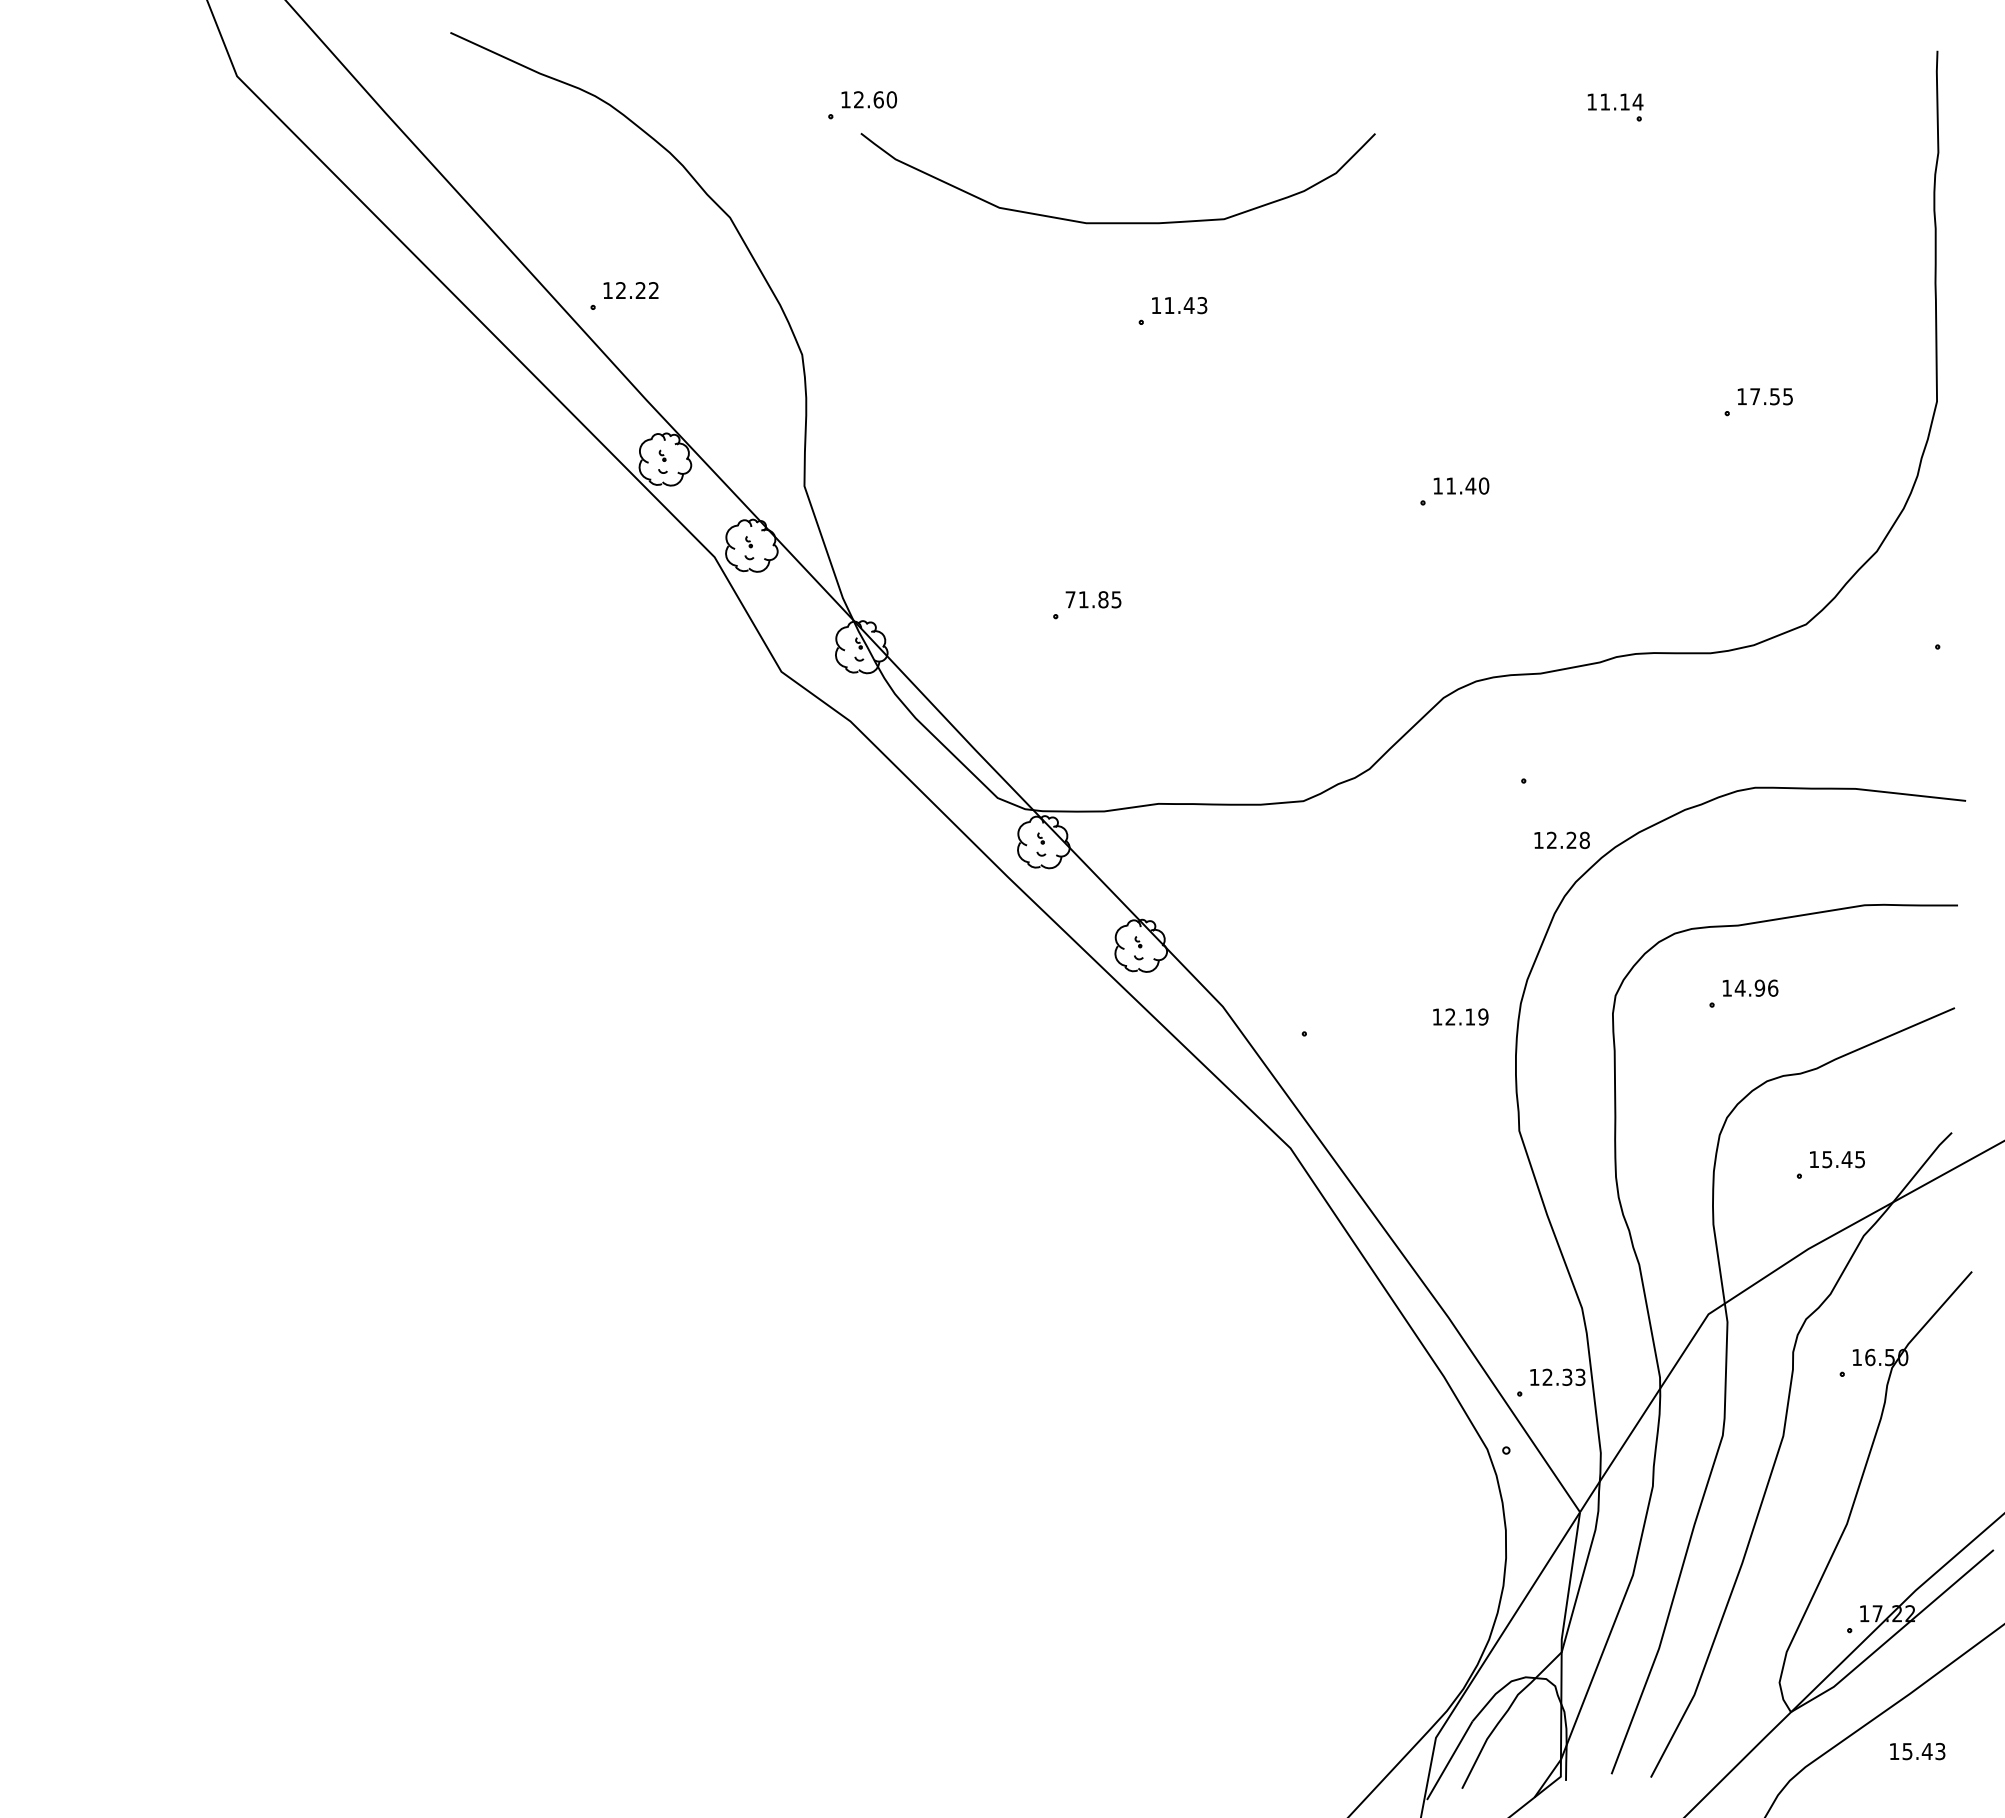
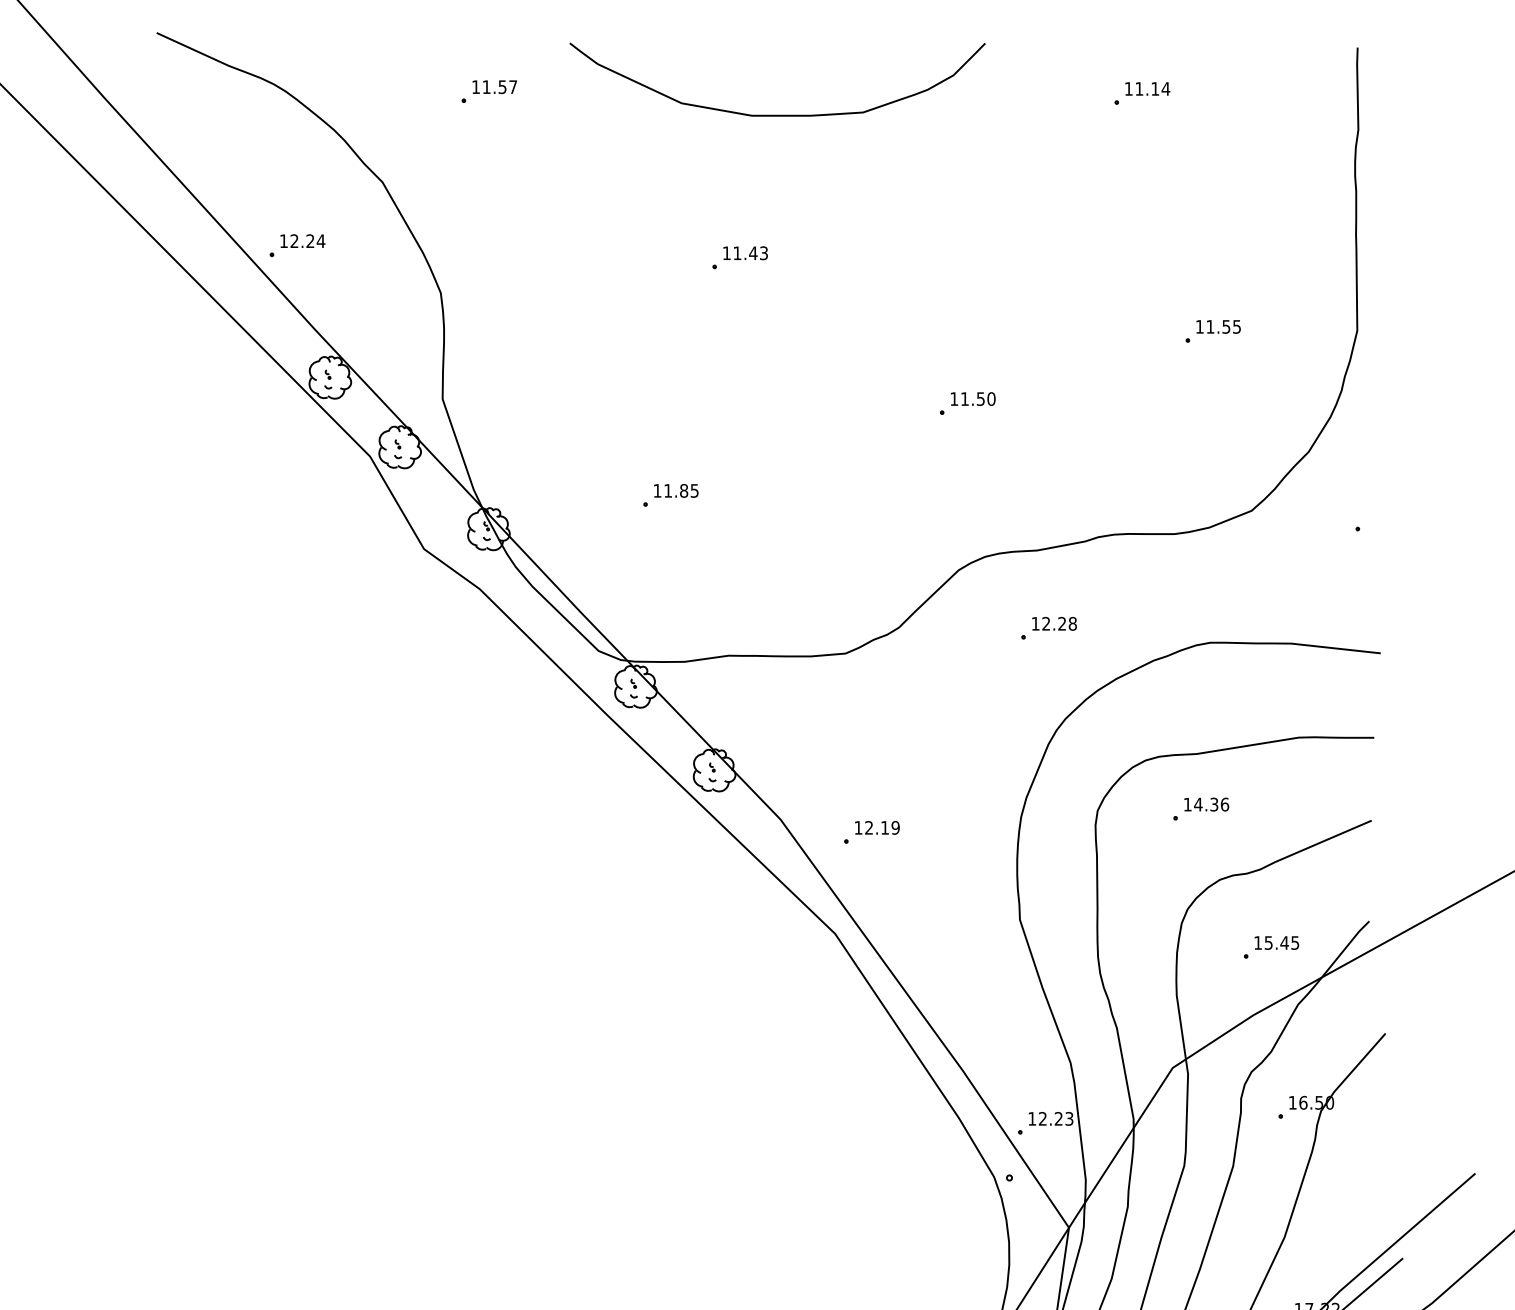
text: (875, 99) -> (500, 86), 12.60 -> 11.57
text: (1615, 101) -> (1147, 88), moved
curve: (1117, 222) -> (777, 115), moved
text: (653, 290) -> (320, 241), 12.22 -> 12.24
text: (1754, 396) -> (1209, 326), 17.55 -> 11.55
text: (1470, 485) -> (980, 398), 11.40 -> 11.50
text: (1070, 599) -> (657, 490), 71.85 -> 11.85
text: (1561, 839) -> (1054, 623), moved
text: (1759, 987) -> (1213, 804), 14.96 -> 14.36
text: (1460, 1016) -> (877, 827), moved
text: (1567, 1377) -> (1058, 1118), 12.33 -> 12.23

